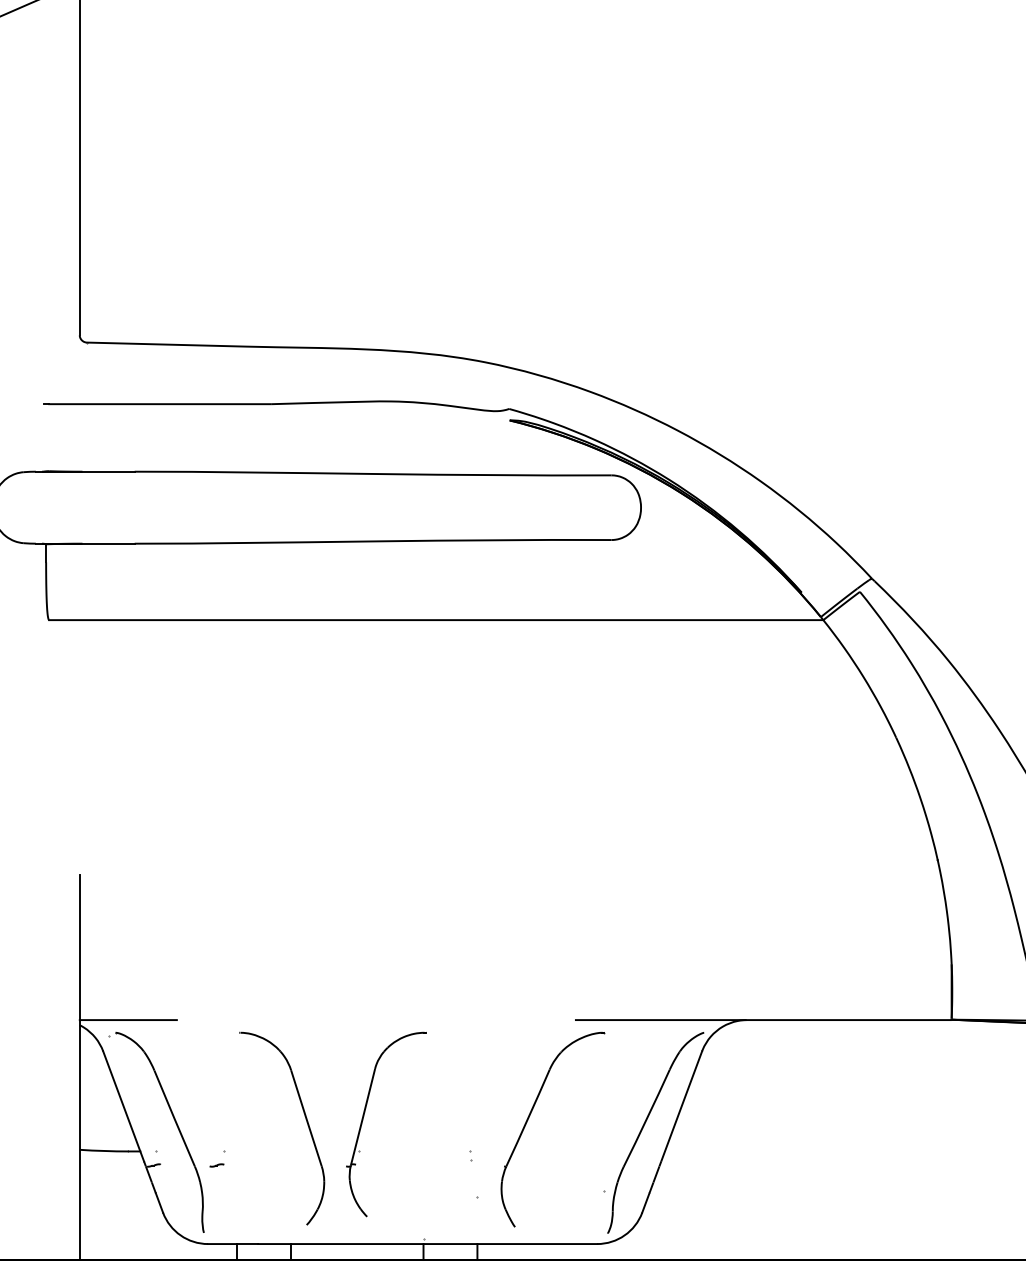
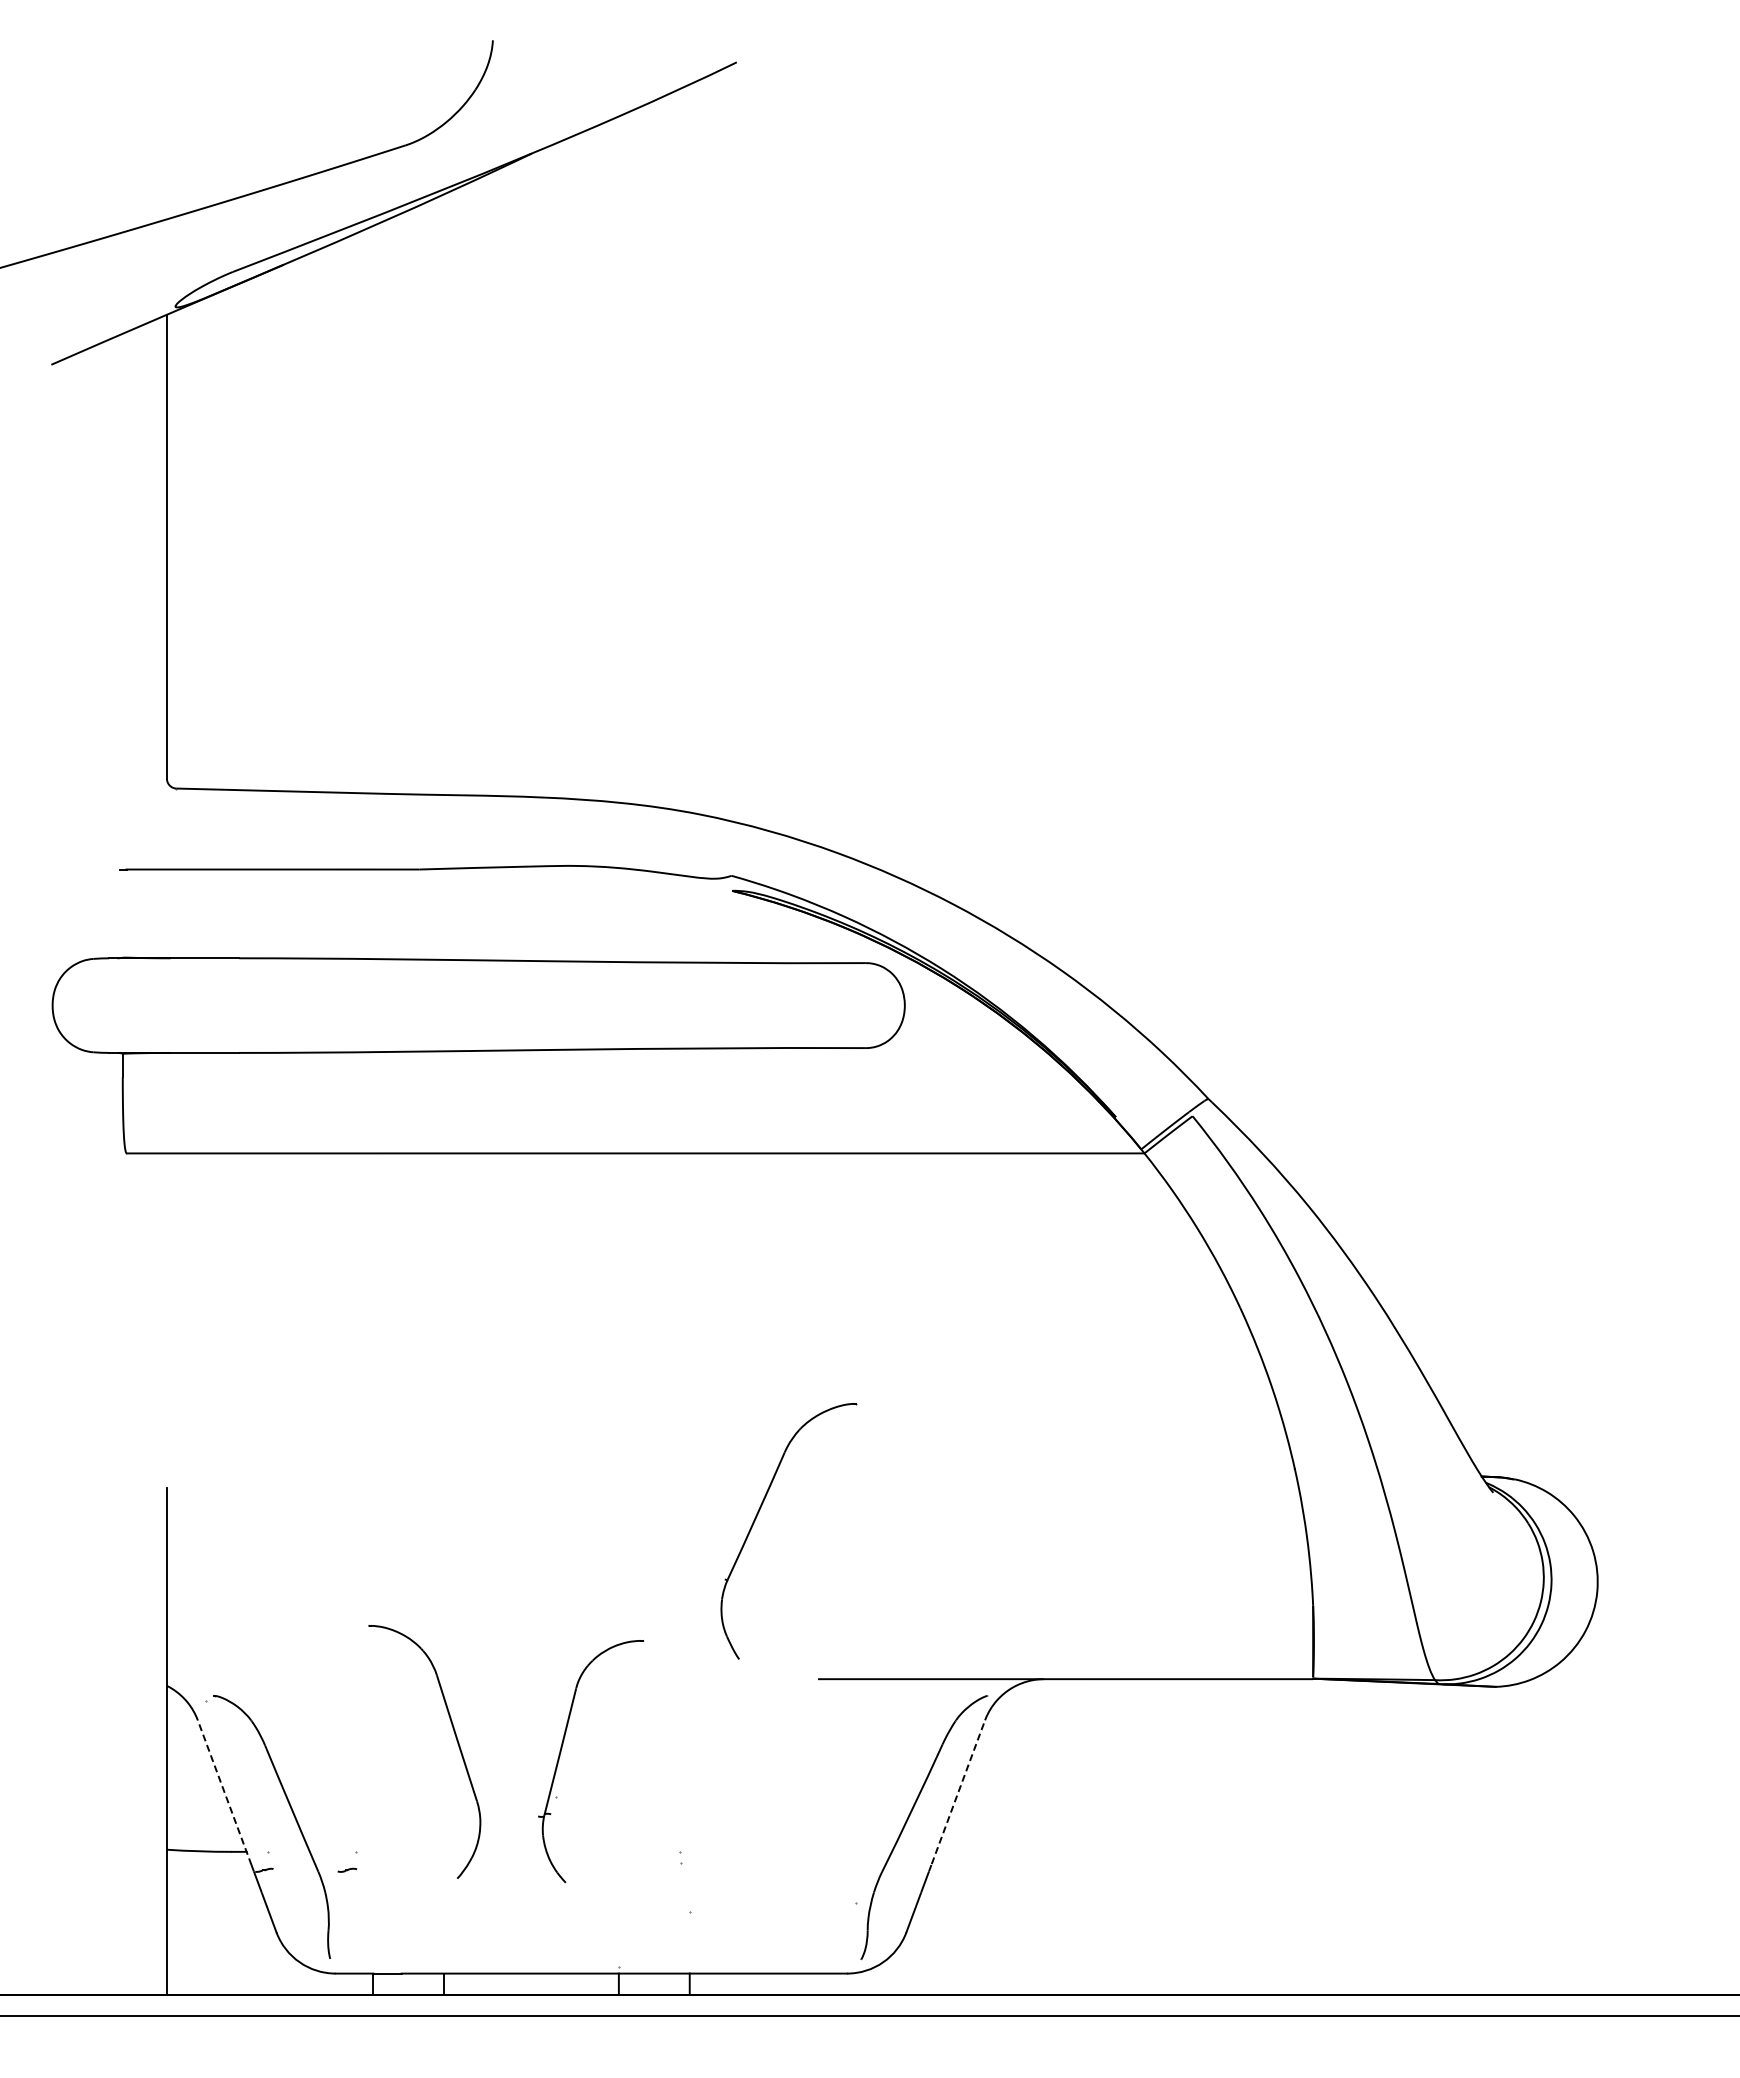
line: (128, 1020) -> (230, 1679), removed
line: (123, 1106) -> (224, 1792), solid -> dashed
line: (681, 1106) -> (958, 1792), solid -> dashed
part: (363, 1117) -> (561, 1752), moved
part: (306, 1120) -> (456, 1741), moved
part: (528, 1120) -> (756, 1519), moved

